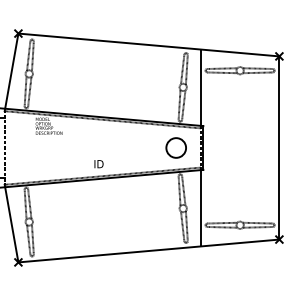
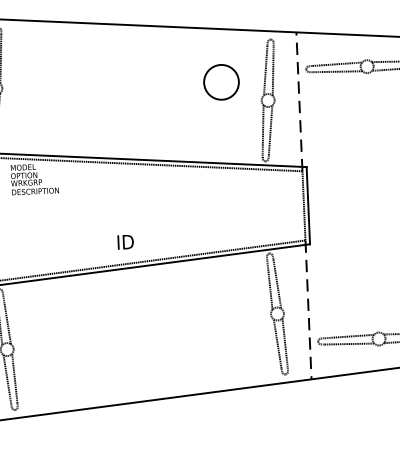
line: (200, 88) -> (298, 101), solid -> dashed
circle: (175, 147) -> (220, 81), moved
line: (200, 207) -> (307, 310), solid -> dashed

